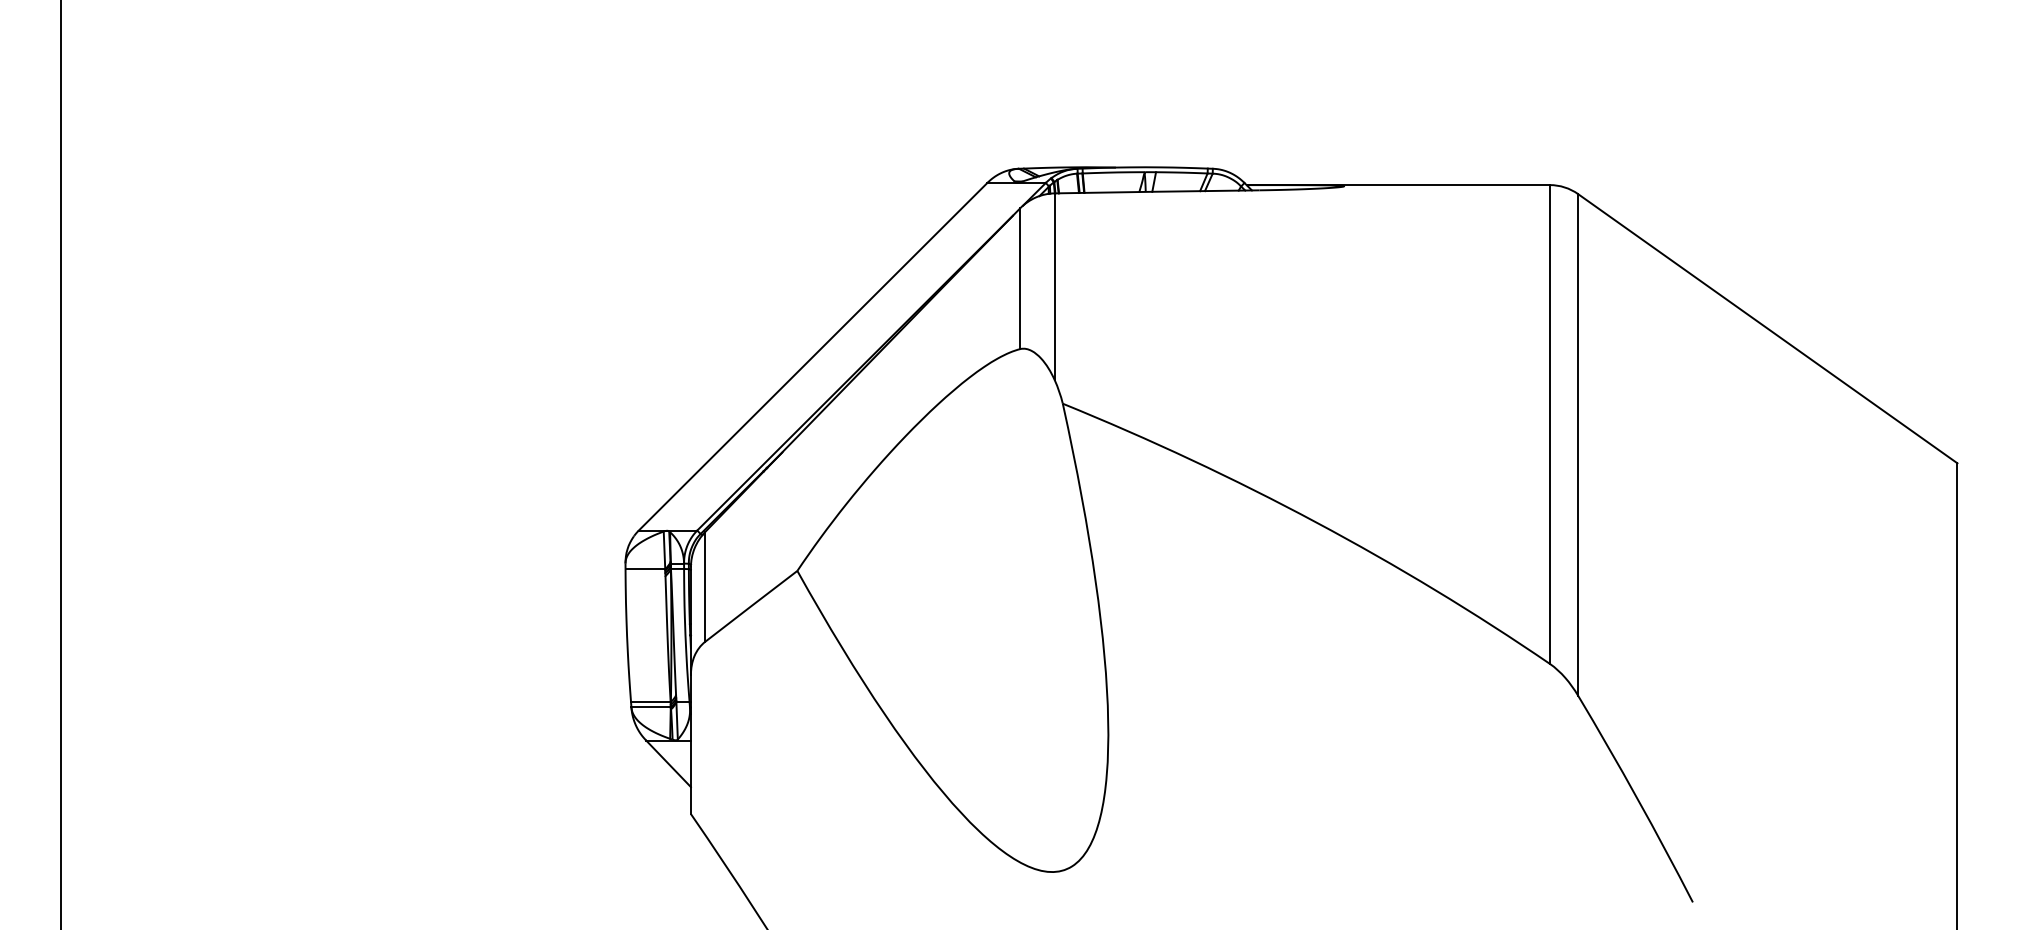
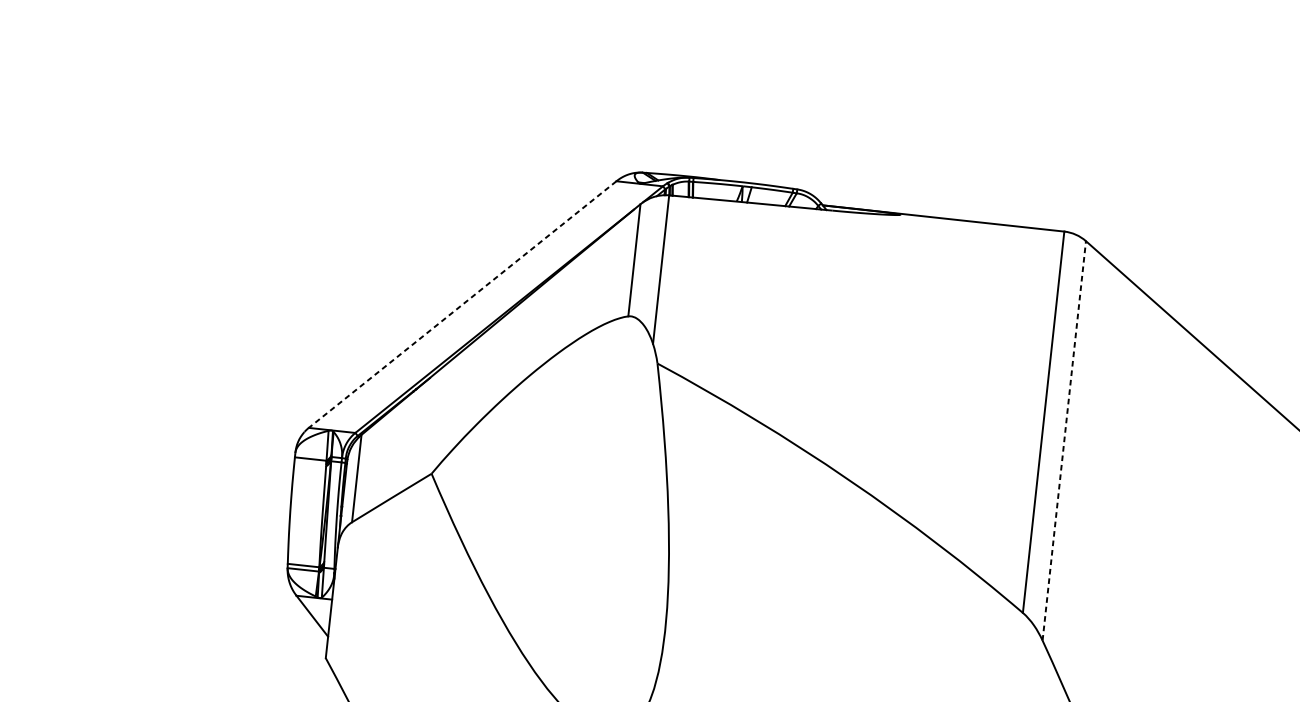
line: (812, 357) -> (462, 305), solid -> dashed
line: (1578, 444) -> (1064, 440), solid -> dashed

